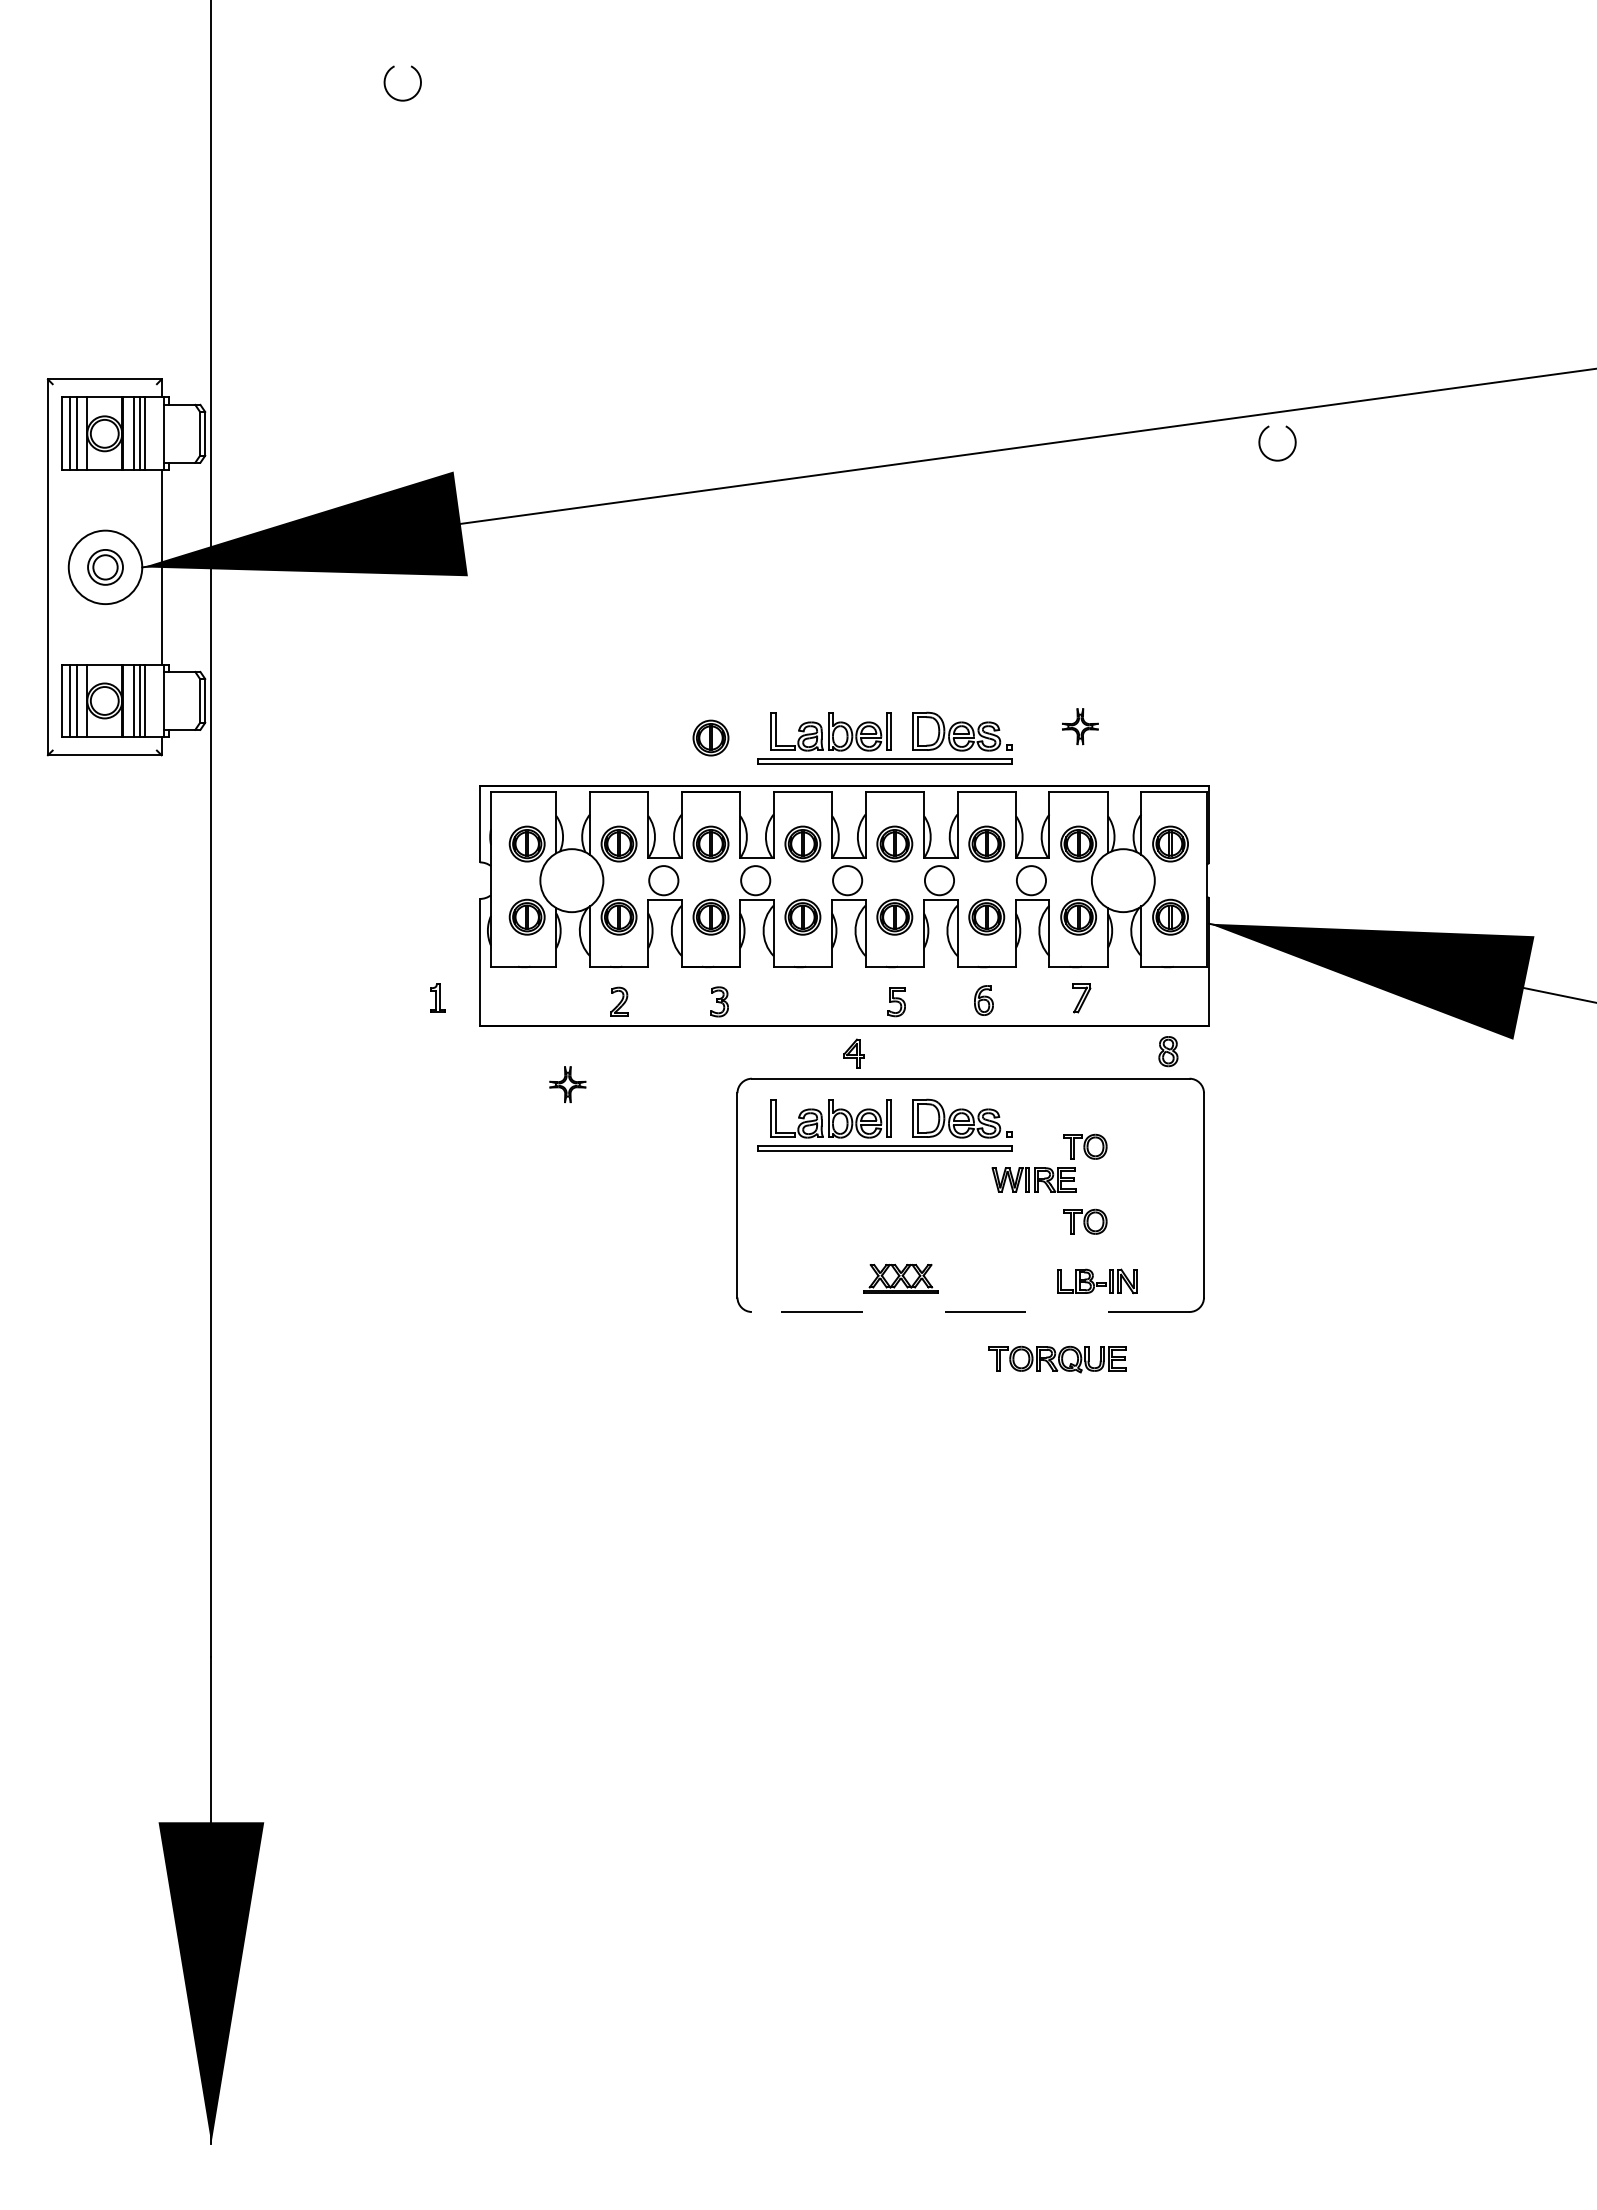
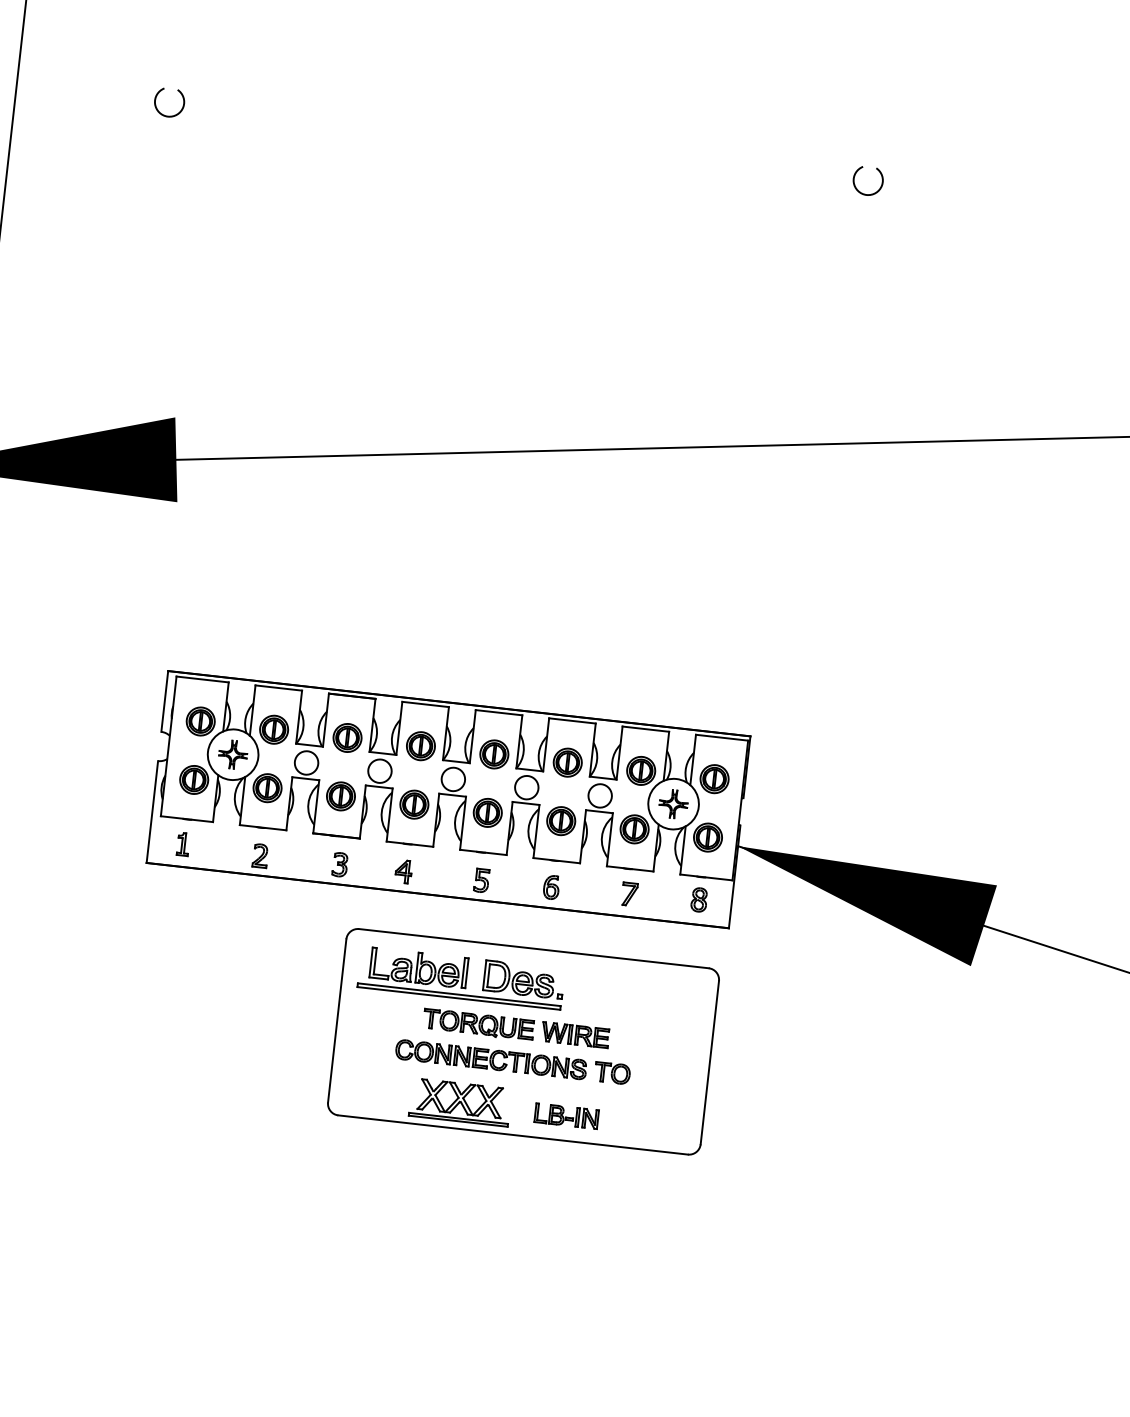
arc: (1277, 459) -> (866, 194), moved
part: (1080, 726) -> (673, 804), moved
part: (710, 737) -> (356, 652), removed
part: (884, 737) -> (495, 668), removed
part: (437, 997) -> (183, 843), moved
part: (1168, 1051) -> (699, 899), moved
part: (853, 1053) -> (403, 871), moved
part: (567, 1084) -> (232, 754), moved
part: (1085, 1146) -> (619, 1013), removed
part: (932, 1221) -> (490, 1059), added
part: (900, 1278) -> (459, 1101), size x1.67
part: (1097, 1281) -> (566, 1116), moved
line: (970, 1311) -> (512, 1134), dashed -> solid
part: (1057, 1359) -> (478, 1024), moved

